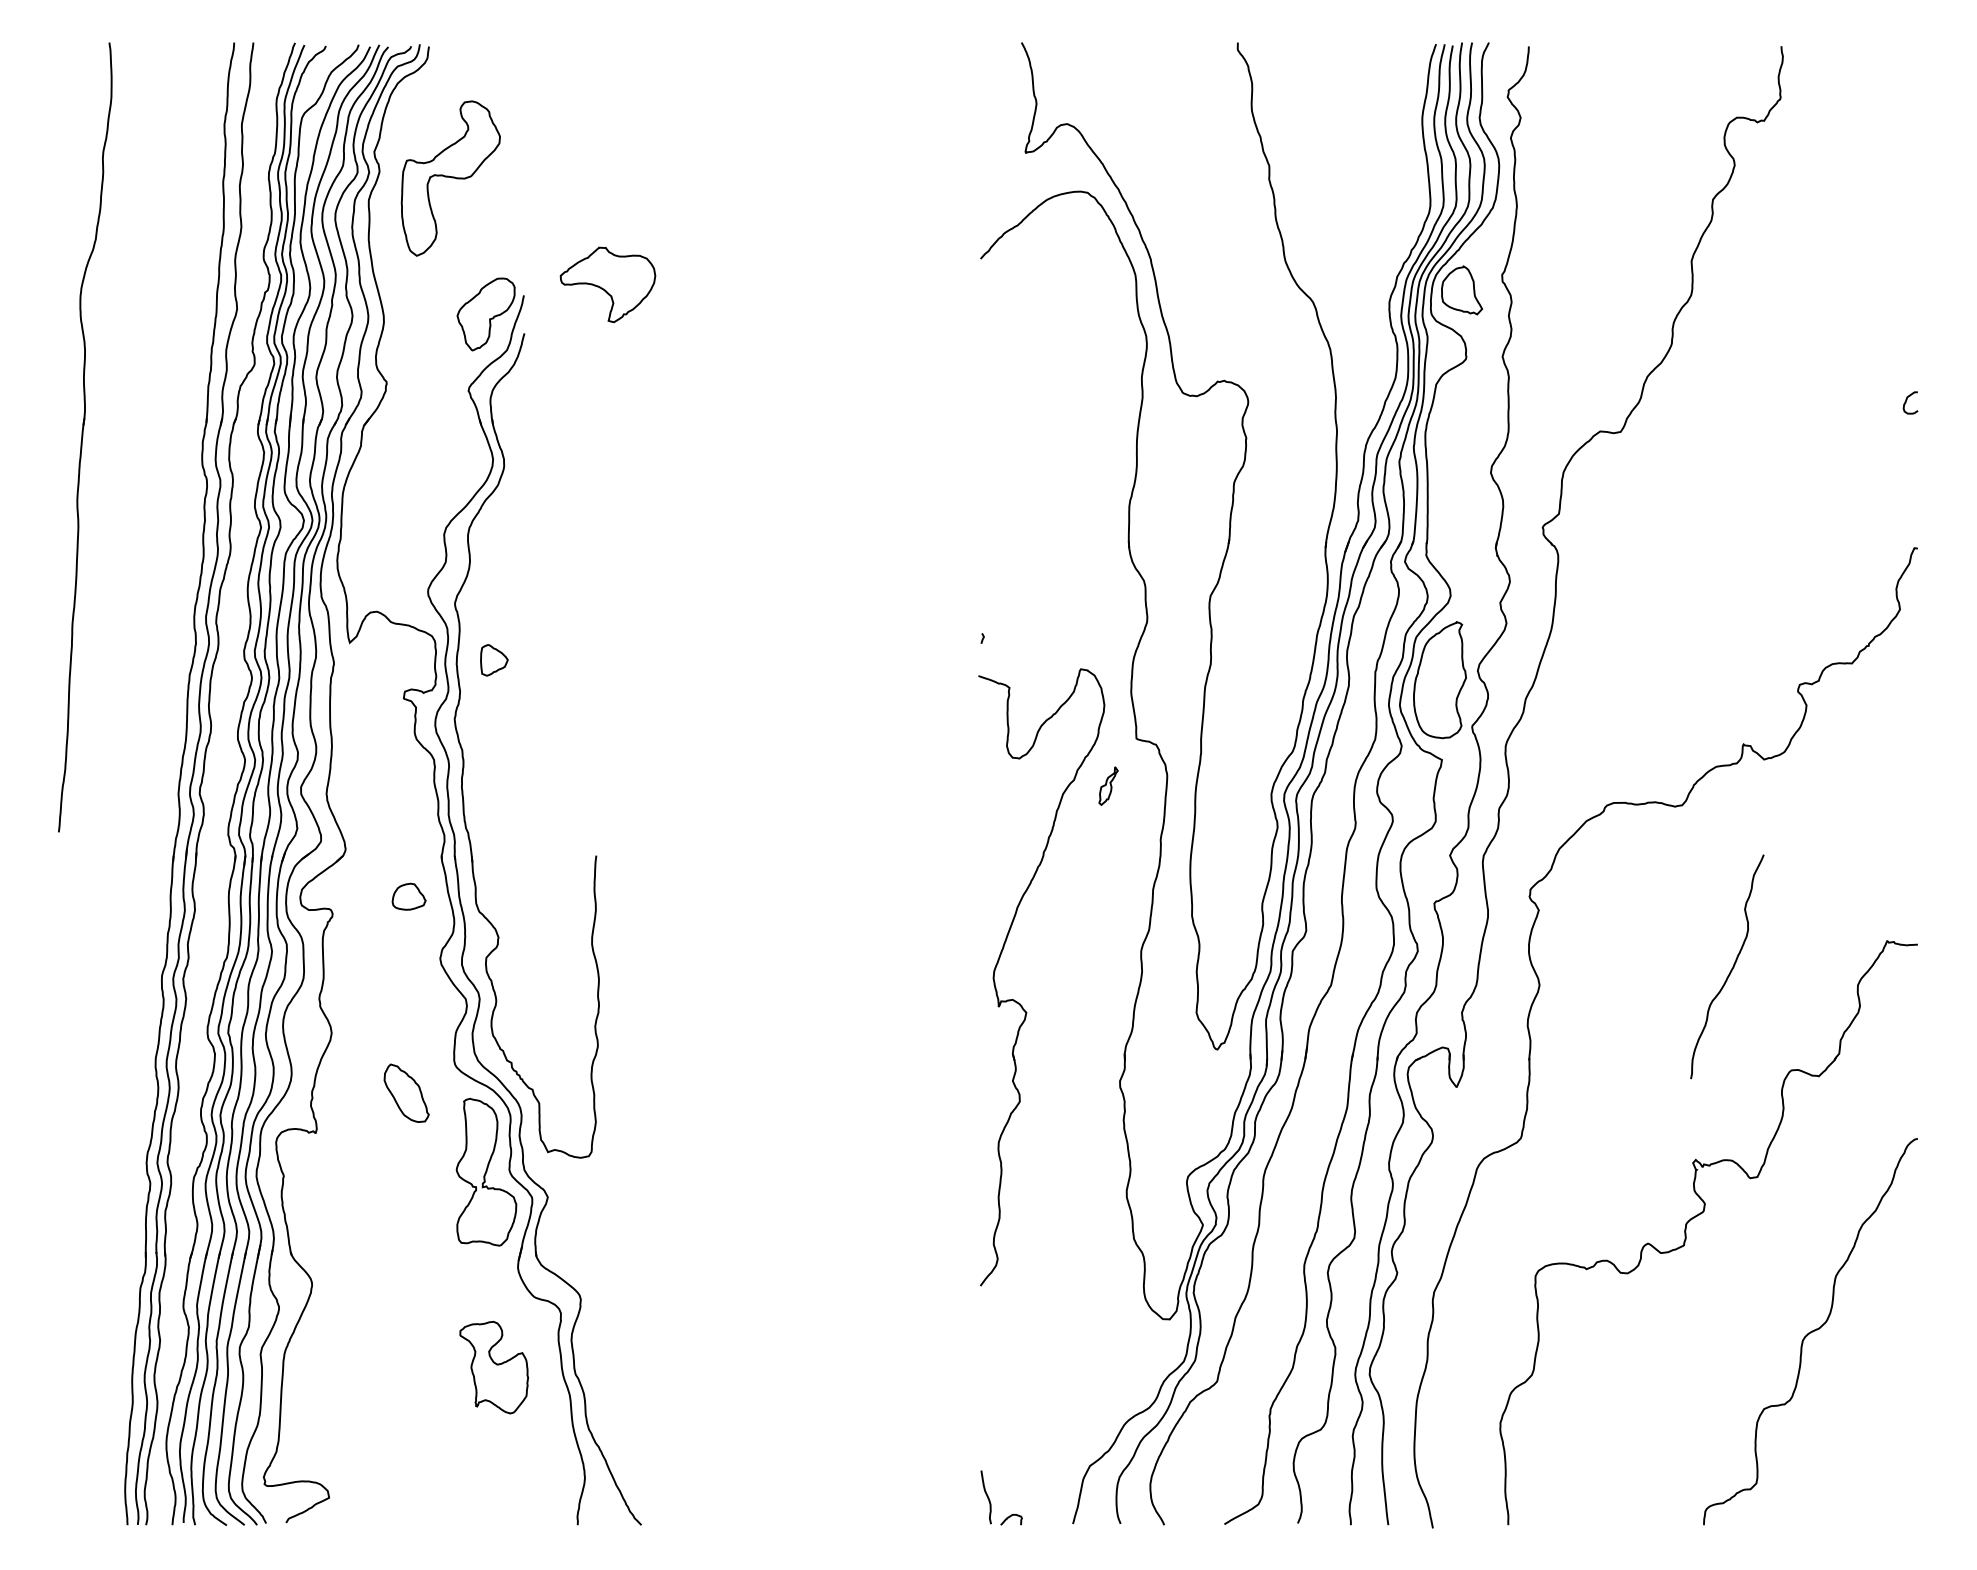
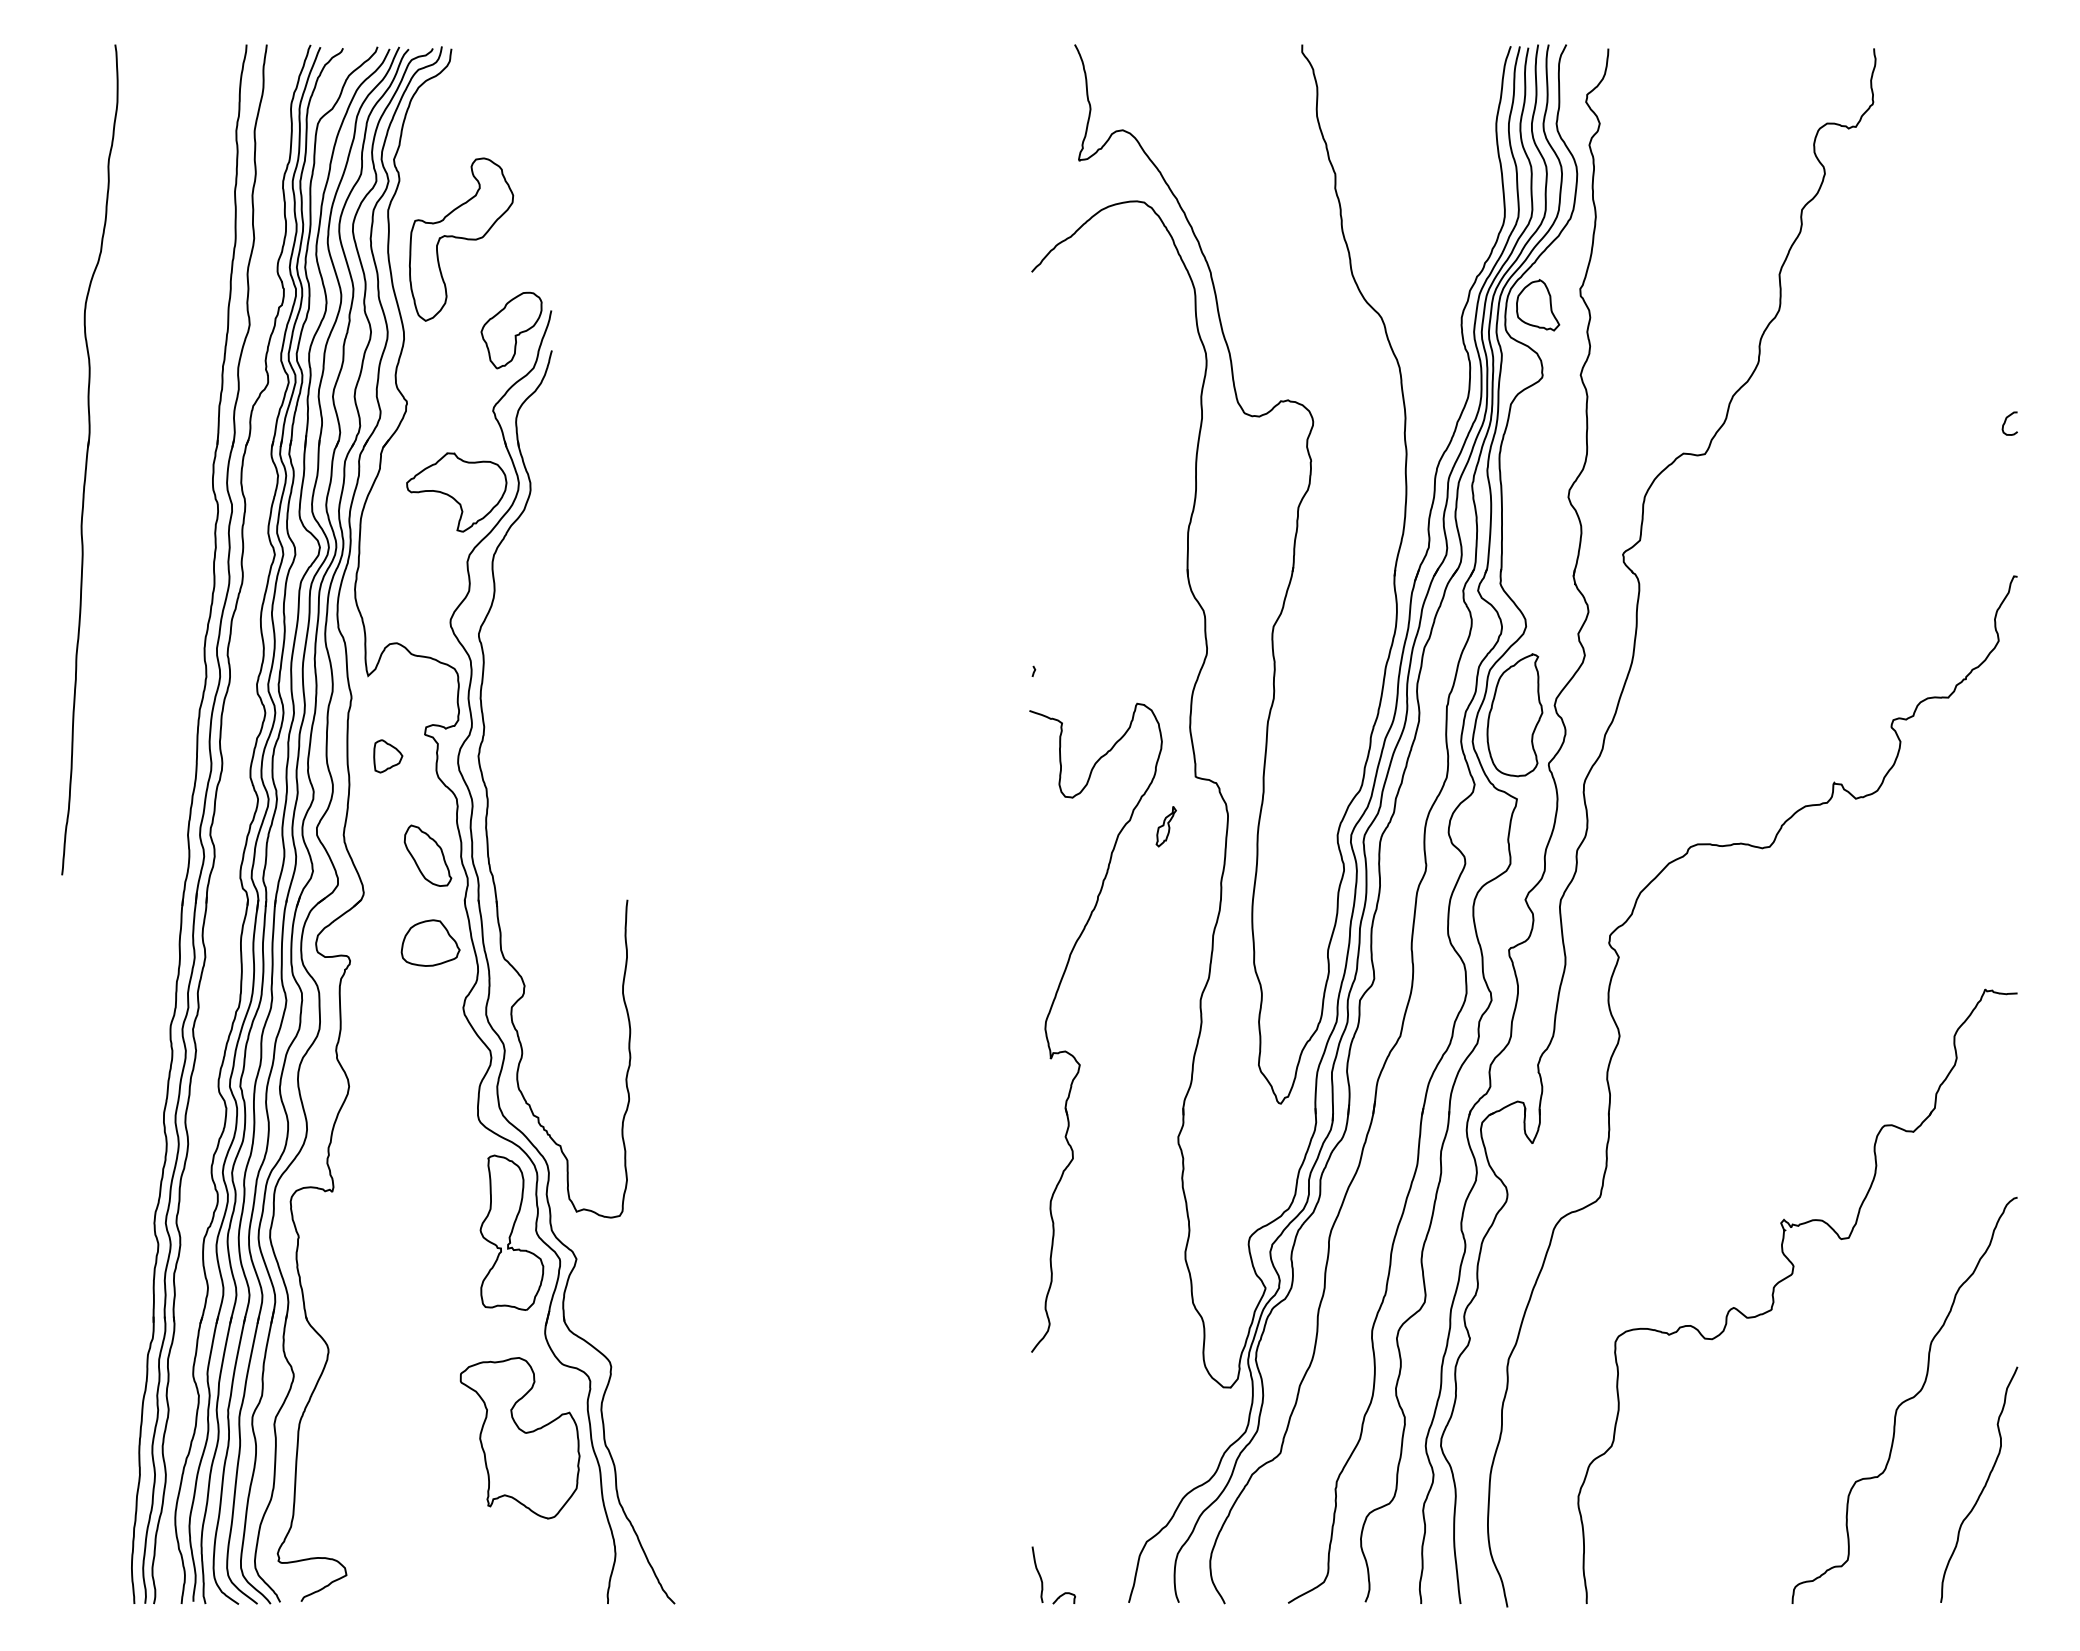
part: (450, 178) -> (461, 239), moved
part: (607, 284) -> (456, 492), moved
part: (494, 660) -> (388, 756), moved
part: (409, 896) -> (430, 942), size x1.67
curve: (1731, 968) -> (1983, 1486), moved
part: (406, 1093) -> (427, 855), moved
part: (493, 1367) -> (519, 1438), size x1.67

